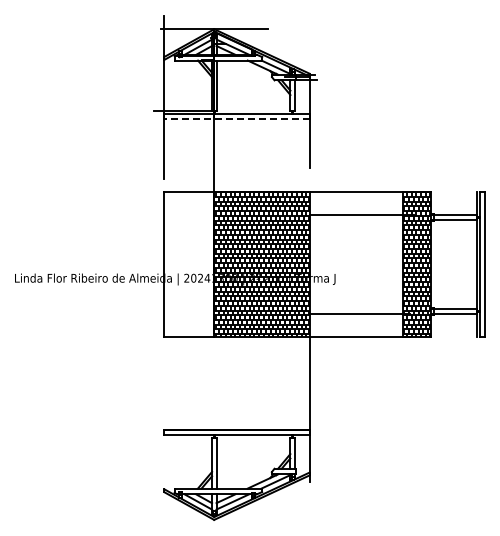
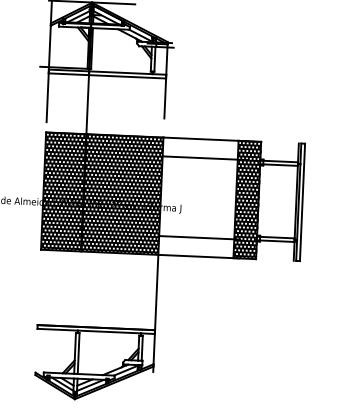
line: (237, 118) -> (107, 75), dashed -> solid
hatch: (189, 264) -> (63, 191), added

